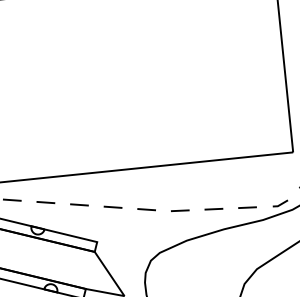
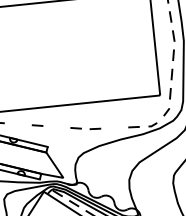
line: (44, 203) -> (17, 124), removed
line: (112, 206) -> (56, 126), removed
line: (213, 209) -> (114, 128), removed

